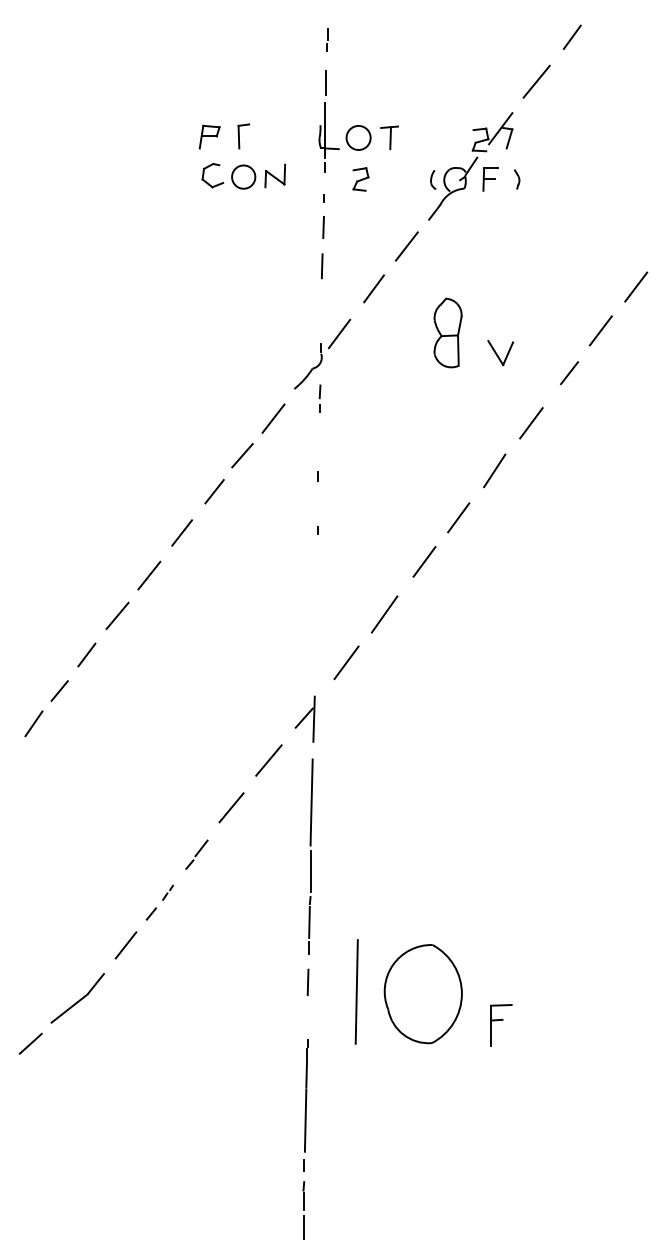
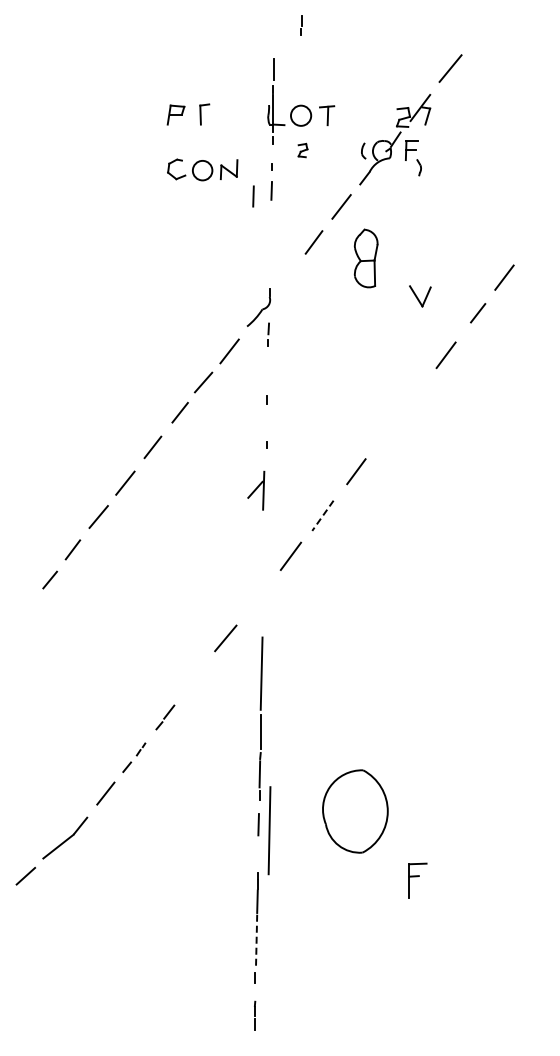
line: (572, 37) -> (480, 31), removed
line: (326, 39) -> (301, 25), moved
part: (243, 175) -> (202, 169), moved
part: (360, 179) -> (302, 150), size x0.7
part: (516, 179) -> (418, 167), moved
line: (322, 266) -> (253, 196), moved
line: (635, 286) -> (533, 240), removed
part: (447, 332) -> (365, 258), moved
line: (338, 334) -> (284, 280), removed
line: (494, 469) -> (415, 394), removed
line: (459, 517) -> (385, 434), removed
line: (384, 615) -> (322, 516), solid -> dashed
part: (305, 718) -> (256, 490), moved
line: (33, 723) -> (28, 607), removed
line: (231, 807) -> (194, 677), removed
line: (356, 991) -> (269, 830), moved
part: (423, 994) -> (355, 811), moved
part: (500, 1025) -> (417, 880), moved
line: (305, 1121) -> (256, 941), solid -> dashed
part: (303, 1209) -> (254, 1015), size x0.6

